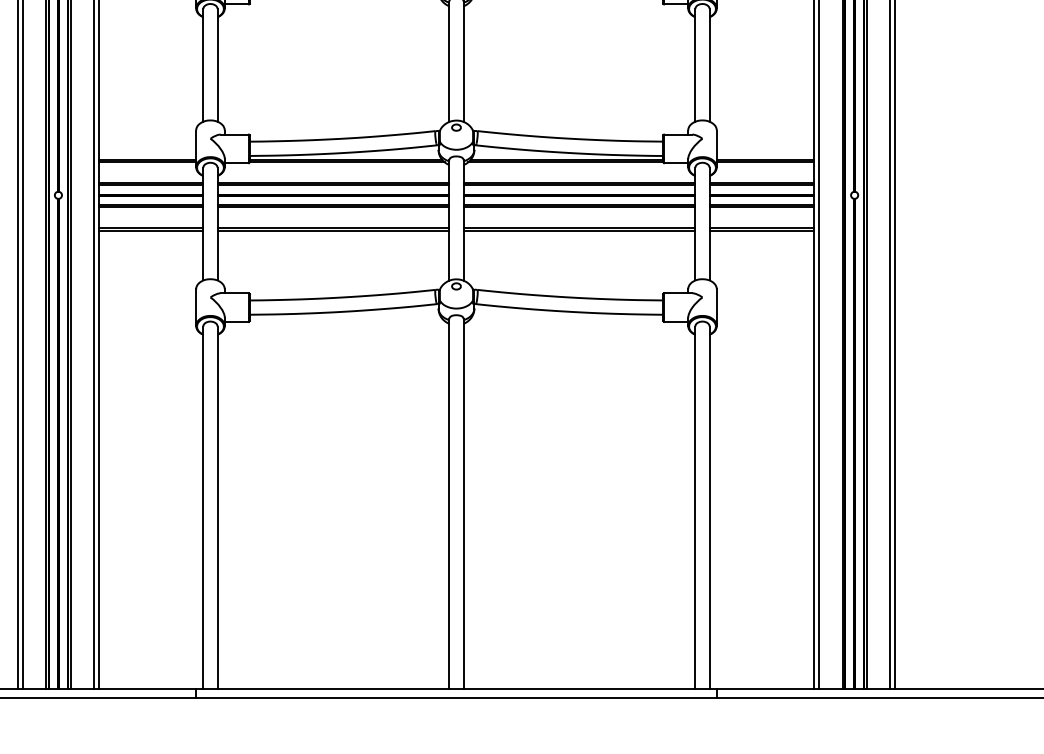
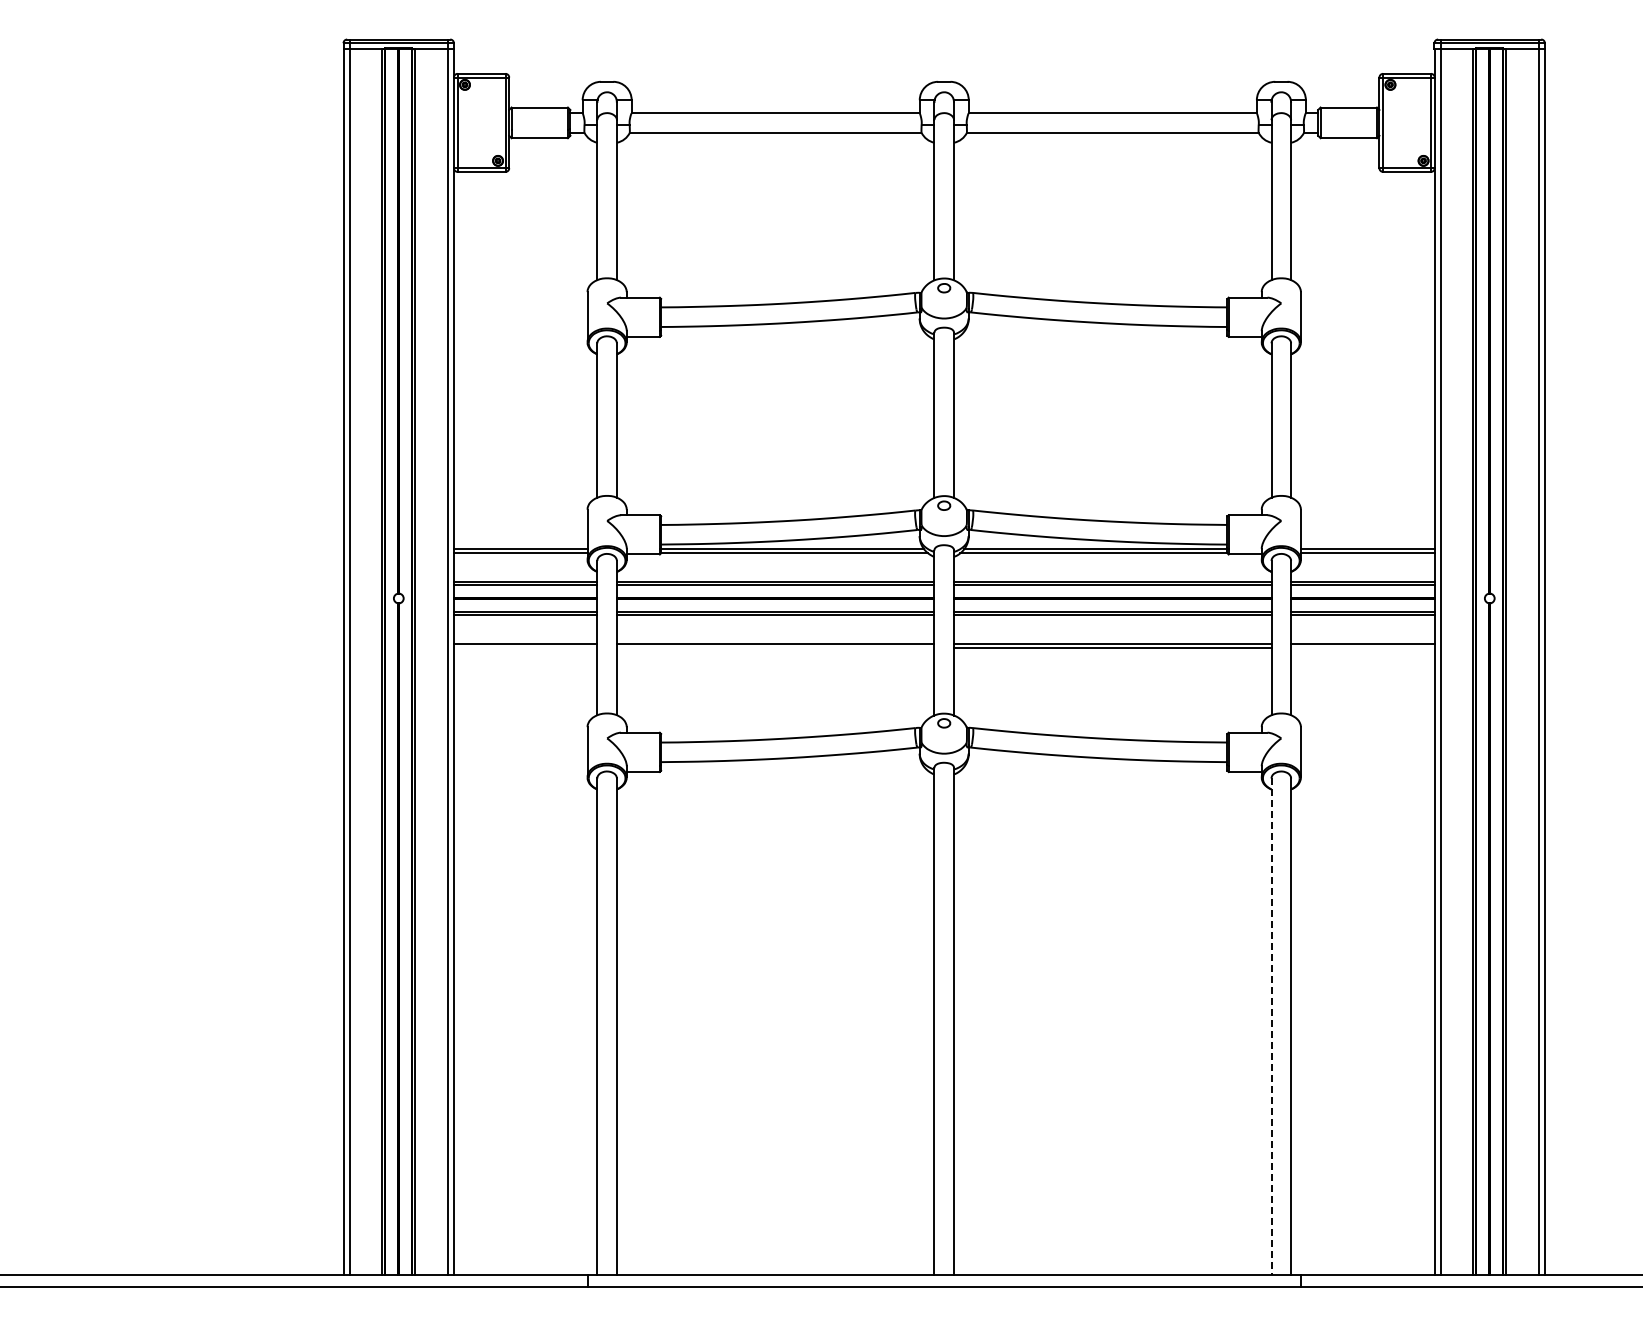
line: (150, 231) -> (525, 647), removed
line: (333, 231) -> (775, 647), removed
line: (761, 231) -> (1362, 647), removed
line: (695, 508) -> (1271, 1027), solid -> dashed

